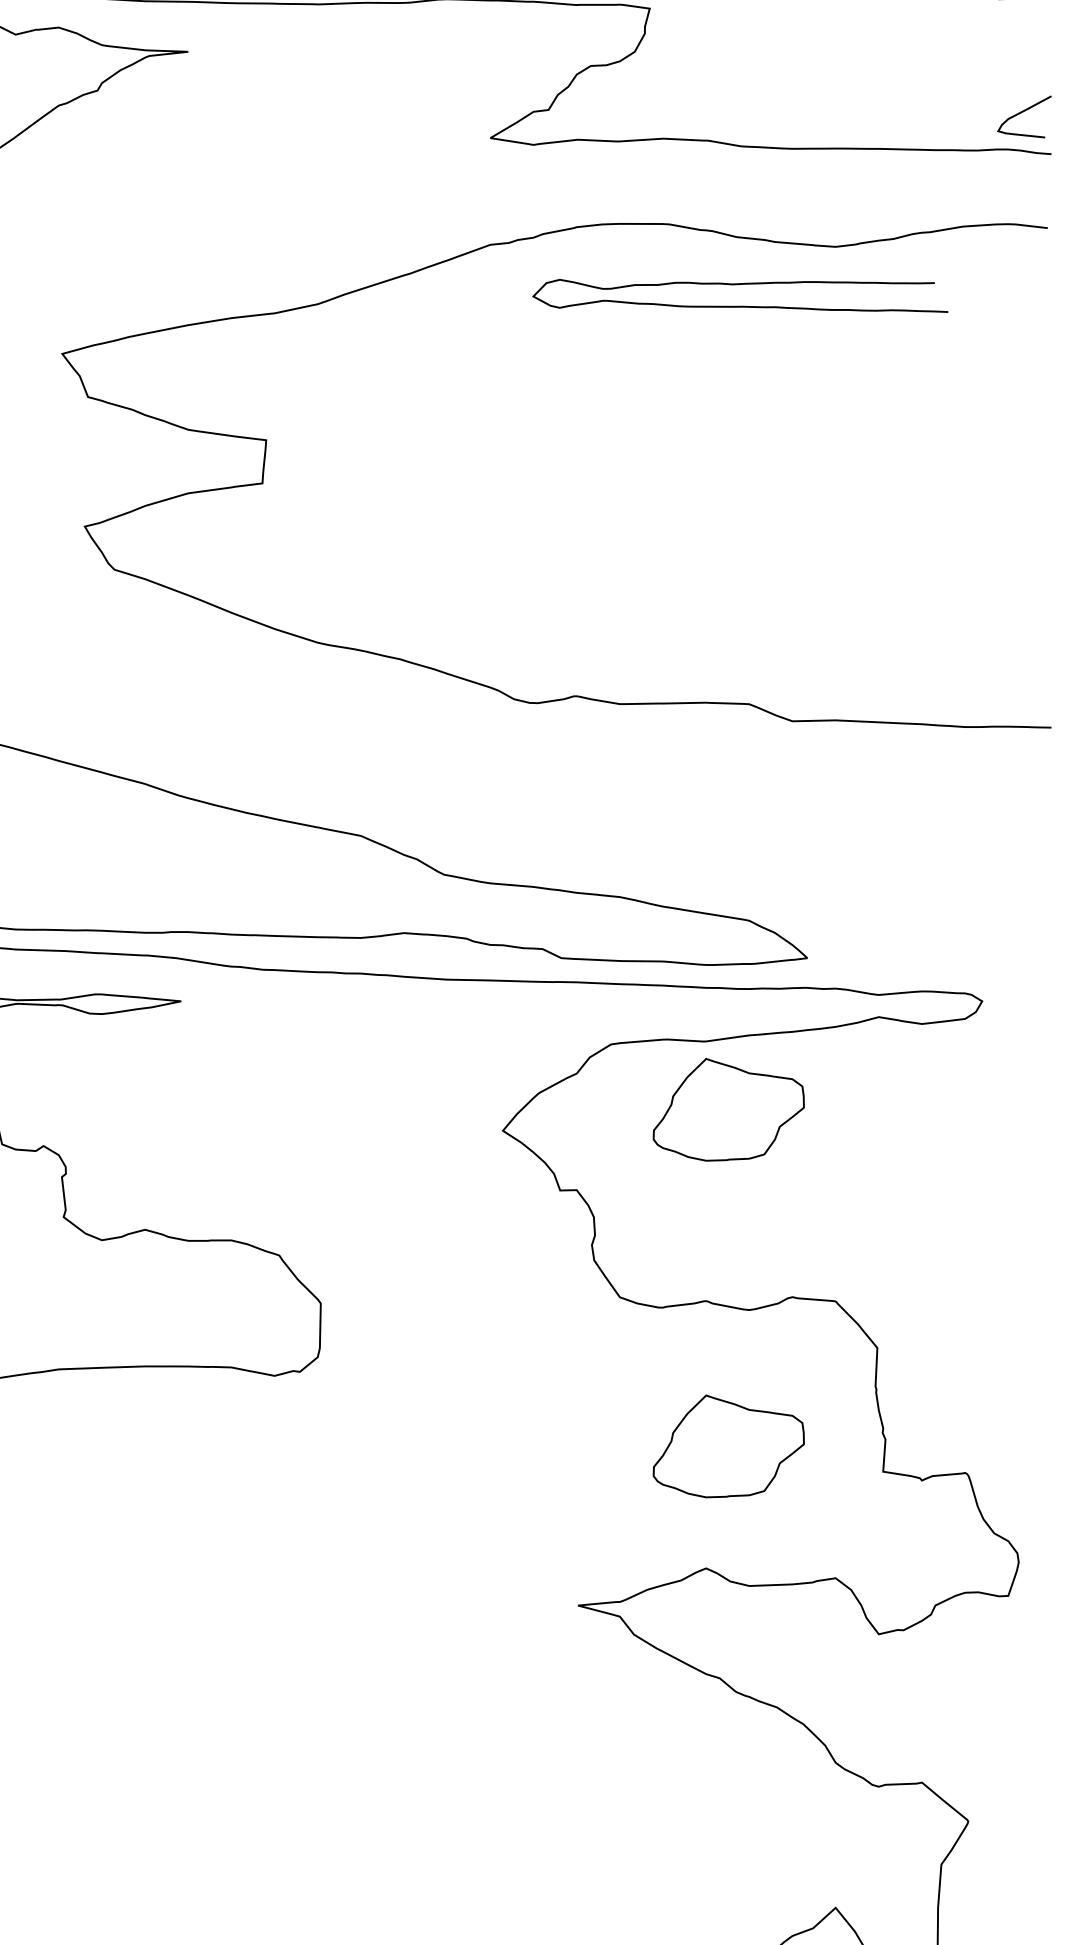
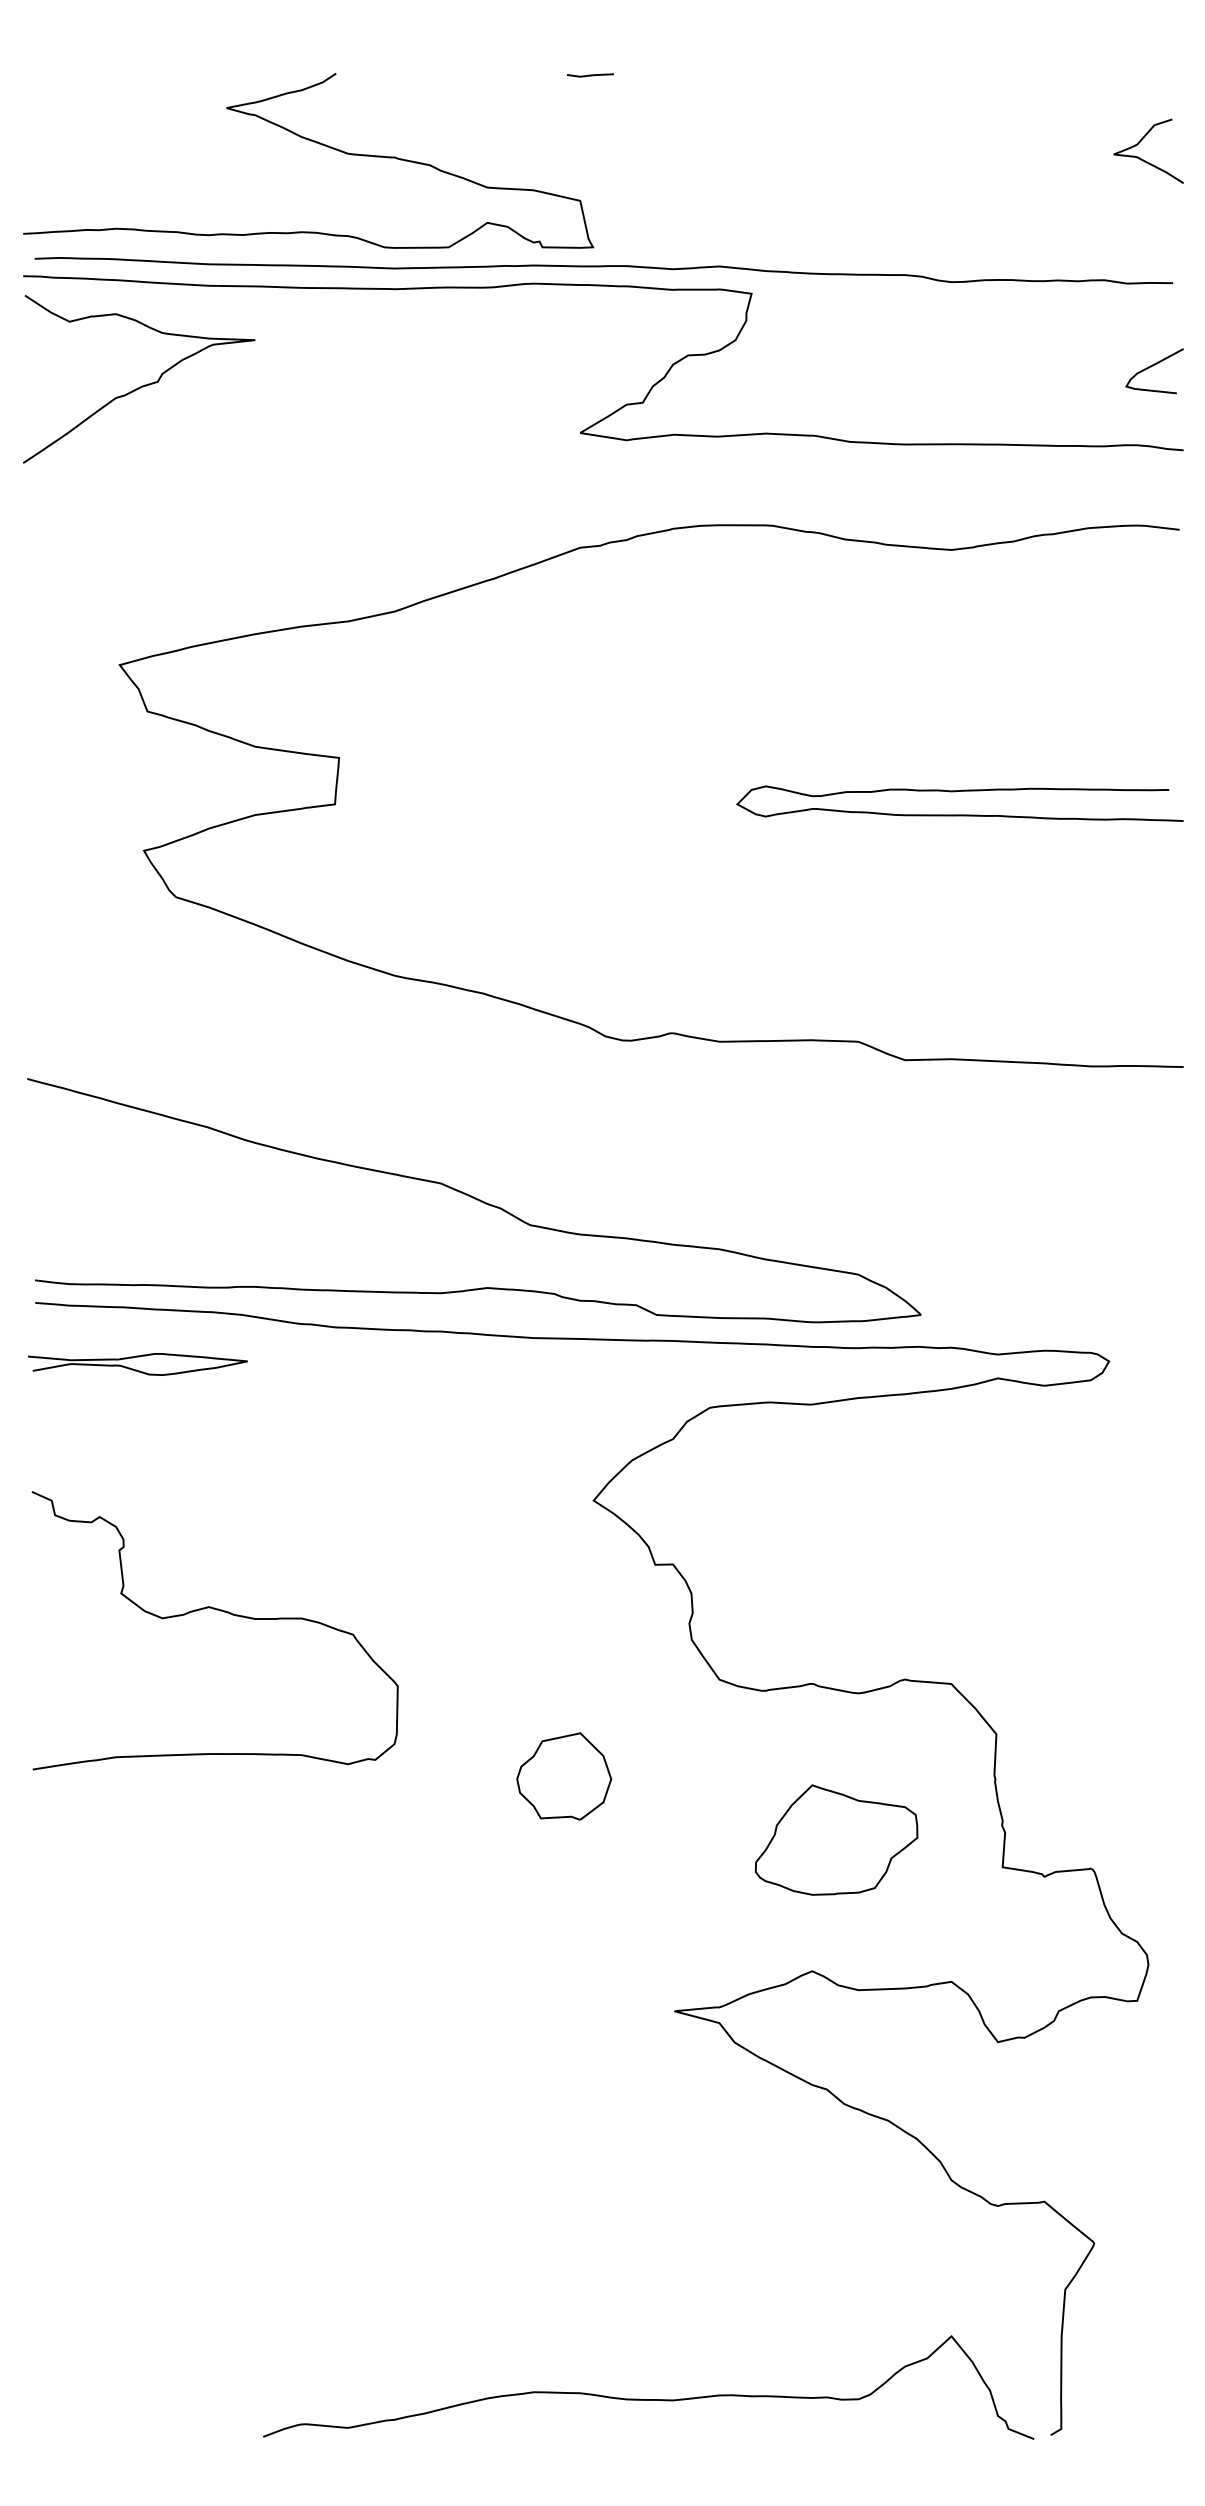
curve: (1021, 113) -> (1151, 367), moved
curve: (739, 305) -> (959, 814), moved
part: (728, 1109) -> (836, 1477), removed
part: (475, 1387) -> (564, 1776), added

